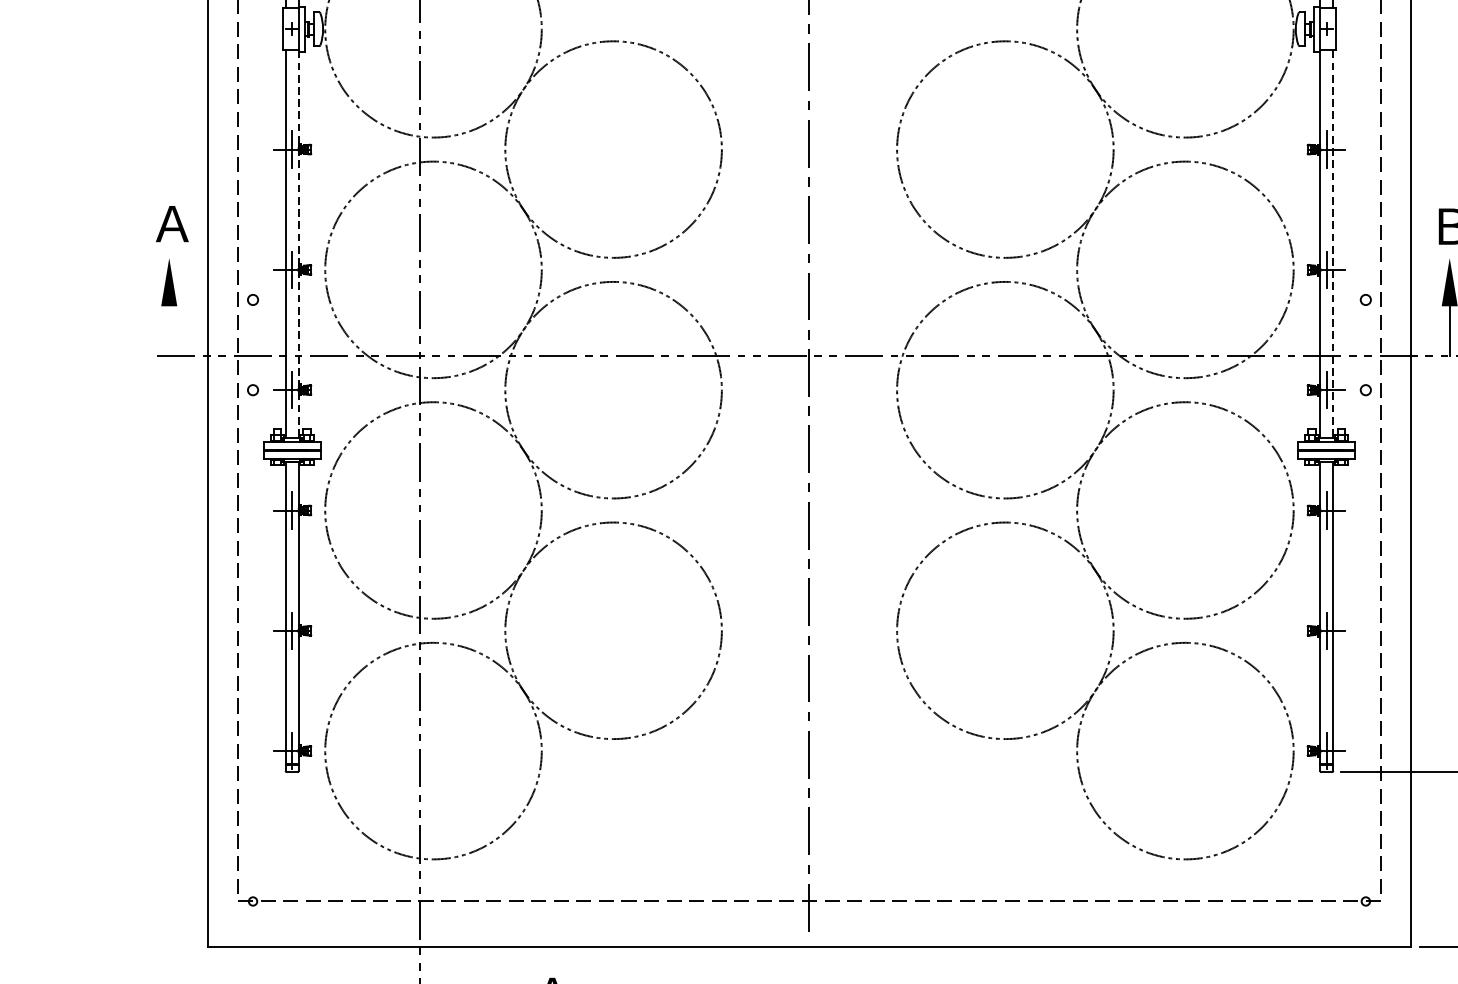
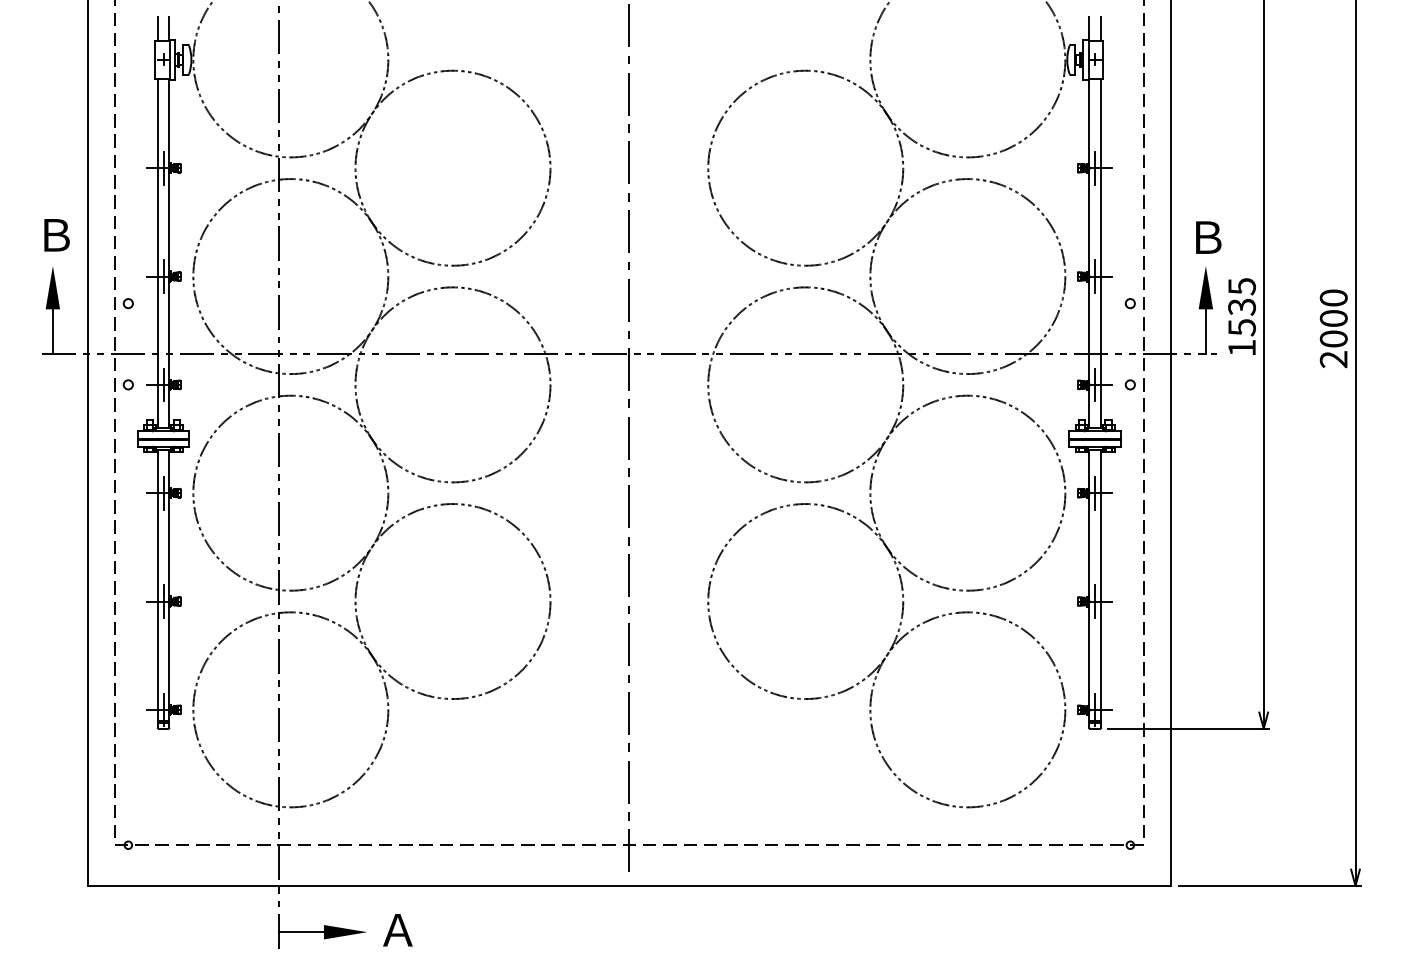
text: (172, 224) -> (55, 235), Ａ -> Ｂ
line: (298, 244) -> (169, 253), dashed -> solid
line: (1333, 244) -> (1101, 253), dashed -> solid
line: (168, 330) -> (52, 331), added

